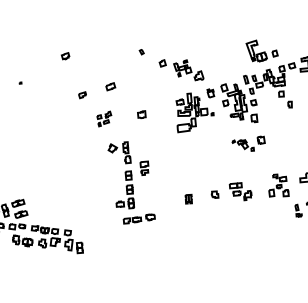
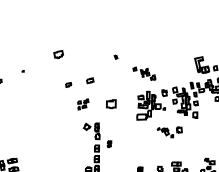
part: (65, 56) -> (58, 54), size x1.6
part: (181, 70) -> (144, 73), size x0.7
part: (141, 114) -> (111, 103), size x1.6
part: (248, 143) -> (169, 131), moved
part: (144, 167) -> (109, 143), size x0.6

